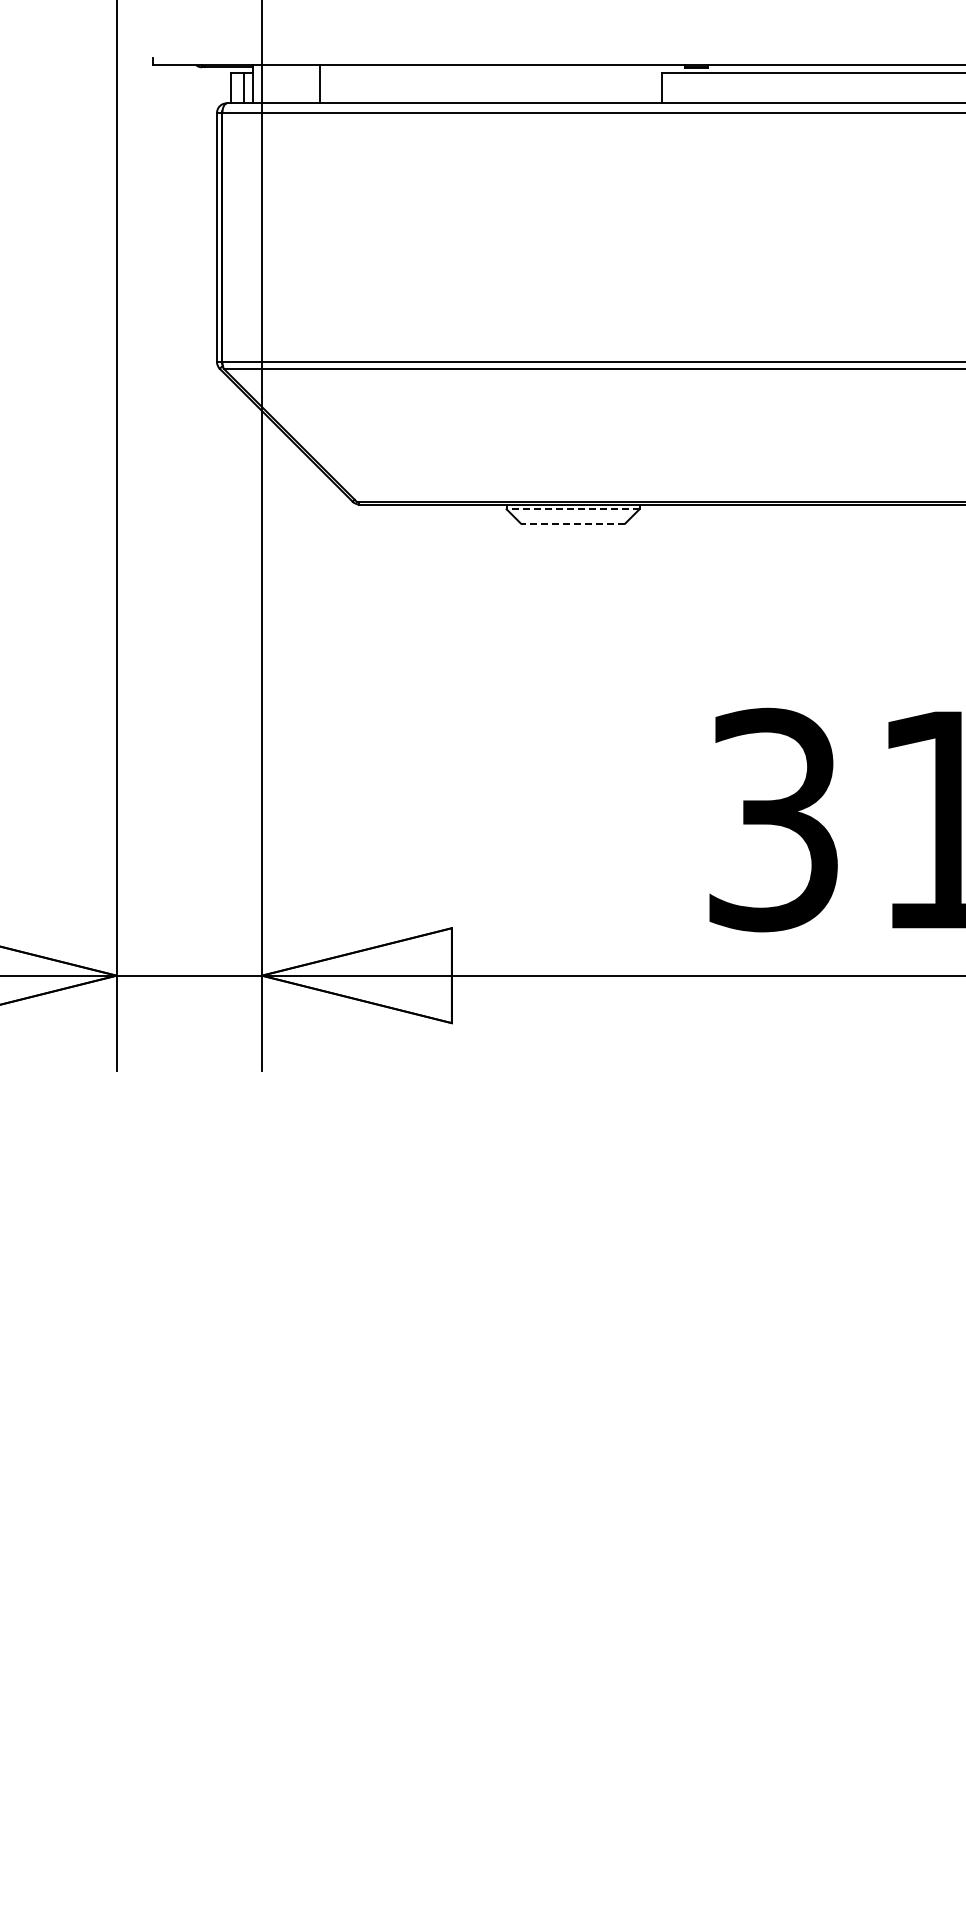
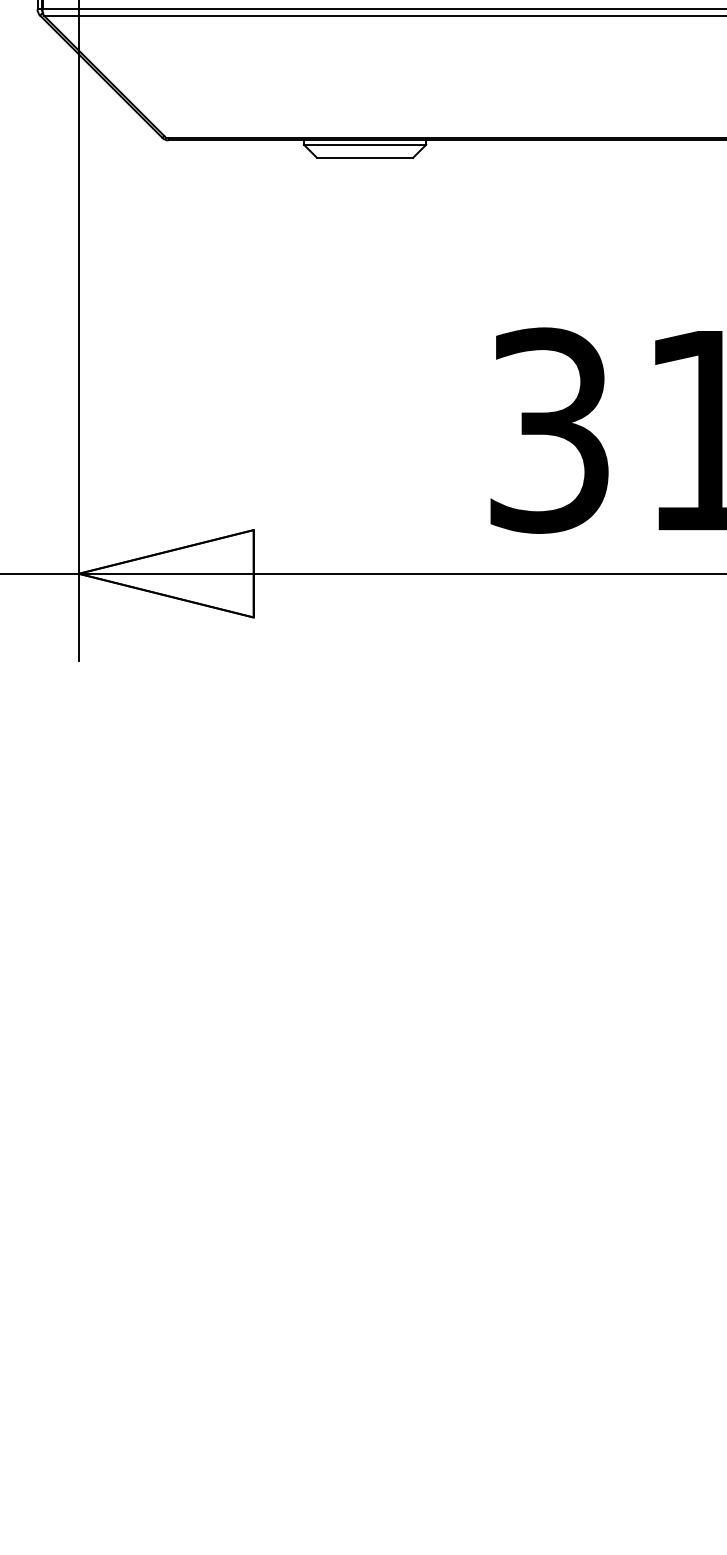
line: (572, 509) -> (364, 144), dashed -> solid
line: (572, 523) -> (364, 157), dashed -> solid

